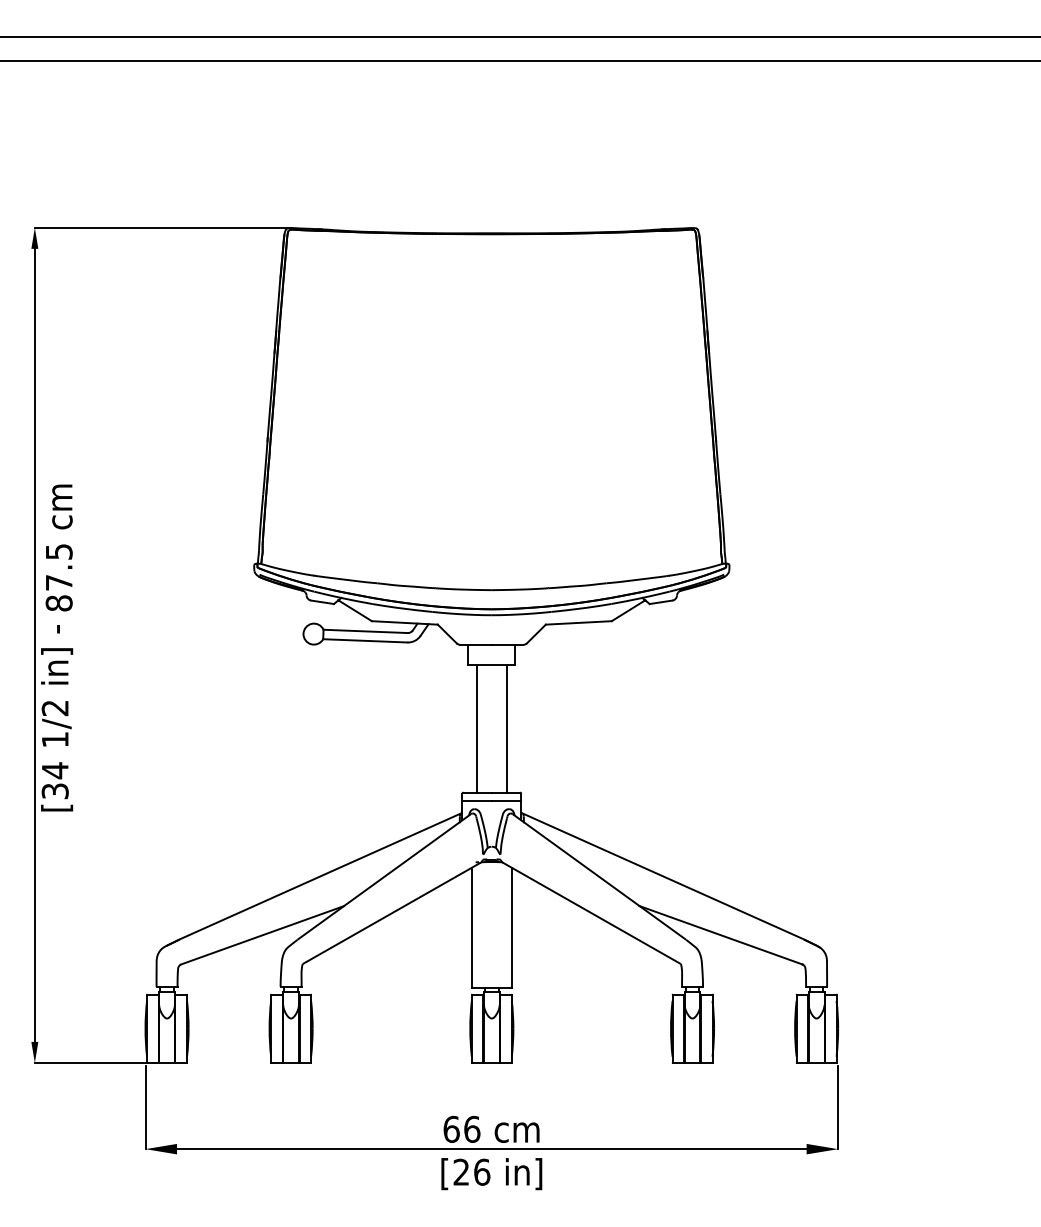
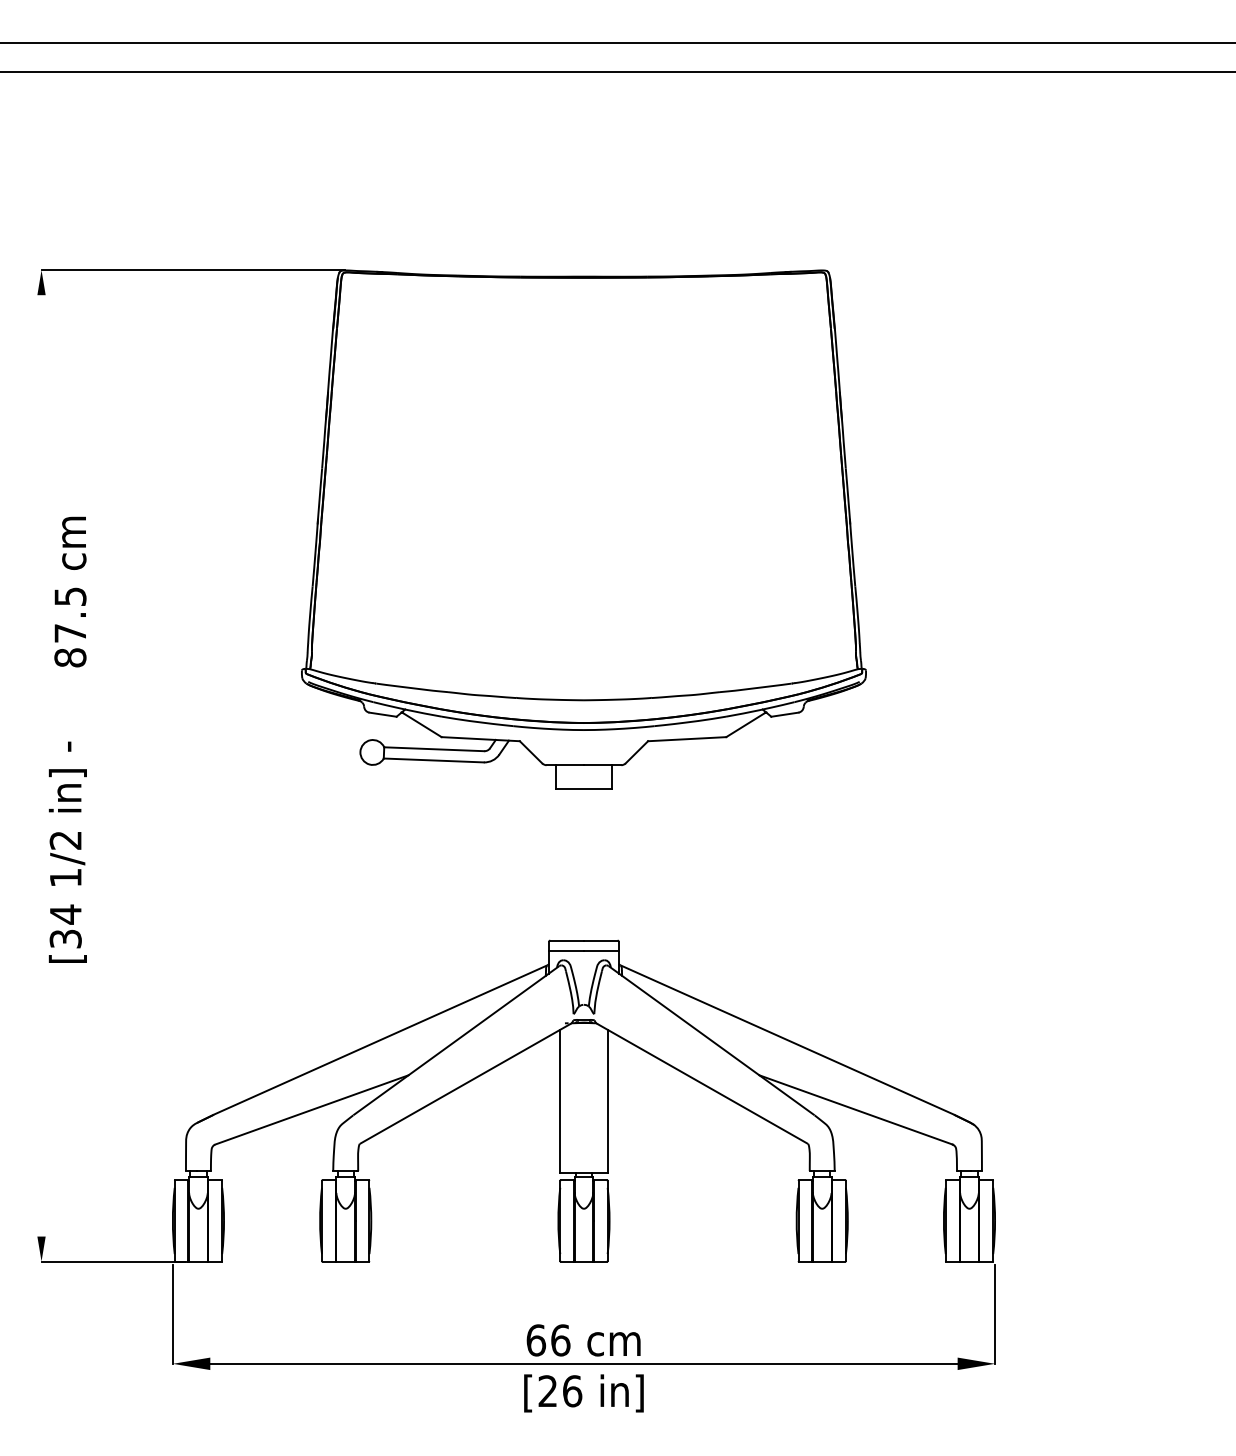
text: (58, 547) -> (69, 591), moved
line: (34, 644) -> (41, 764), removed
line: (477, 728) -> (566, 864), removed
line: (506, 728) -> (601, 864), removed

